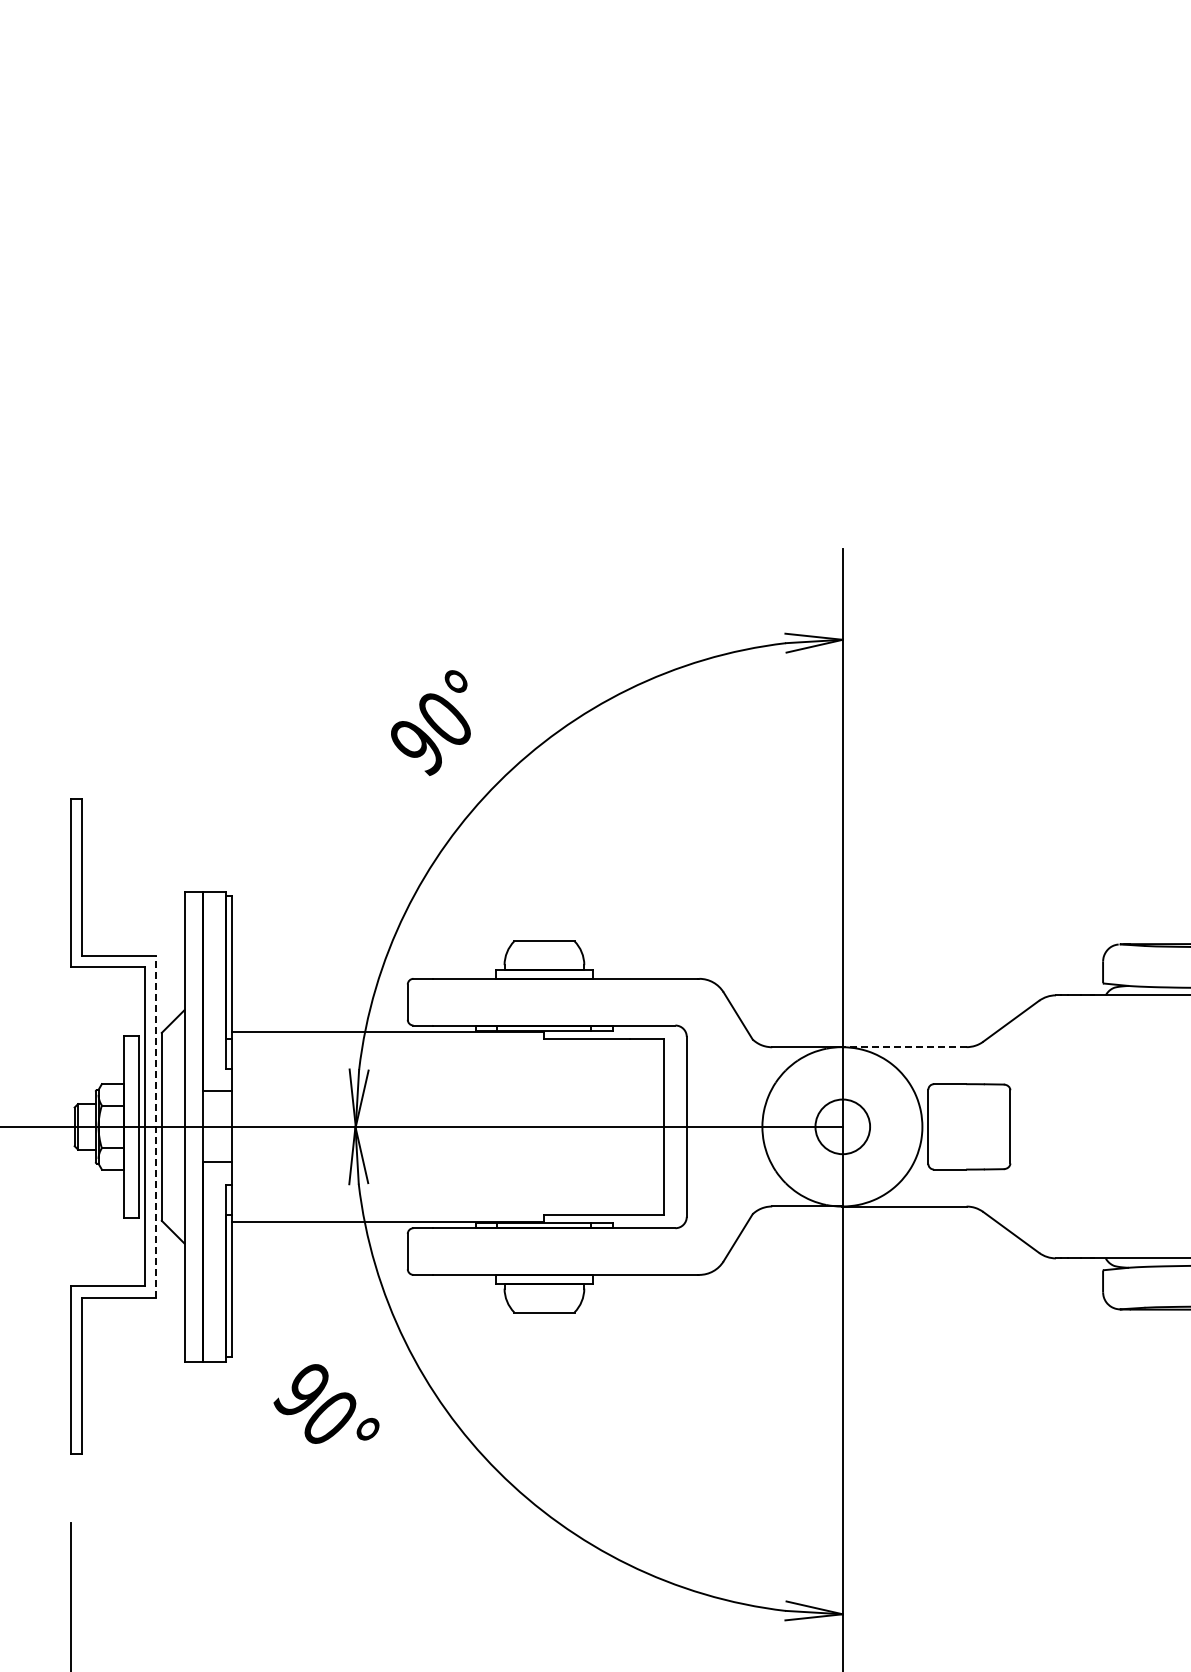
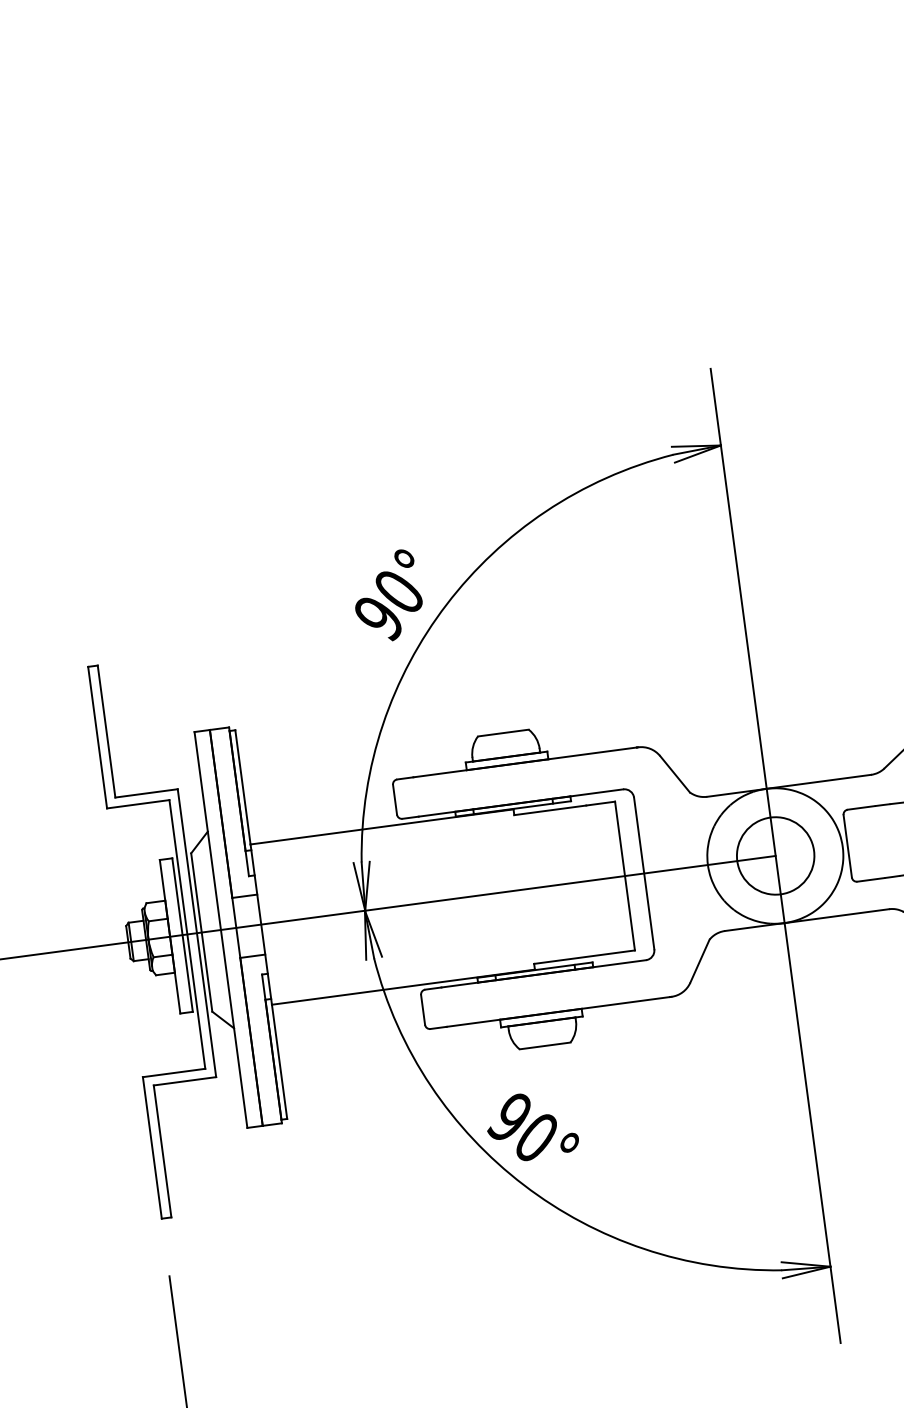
text: (430, 722) -> (387, 596), moved
line: (903, 1047) -> (817, 782), dashed -> solid
line: (156, 1126) -> (197, 932), dashed -> solid
circle: (842, 1126) -> (775, 855), size x1.67
text: (326, 1403) -> (531, 1125), moved

